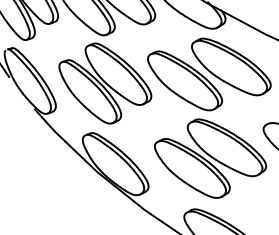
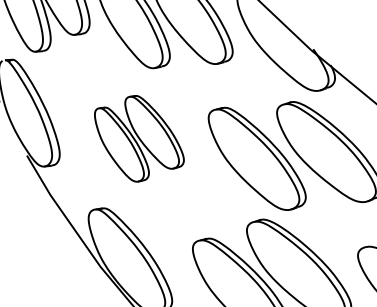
part: (105, 83) -> (139, 139), size x0.7

